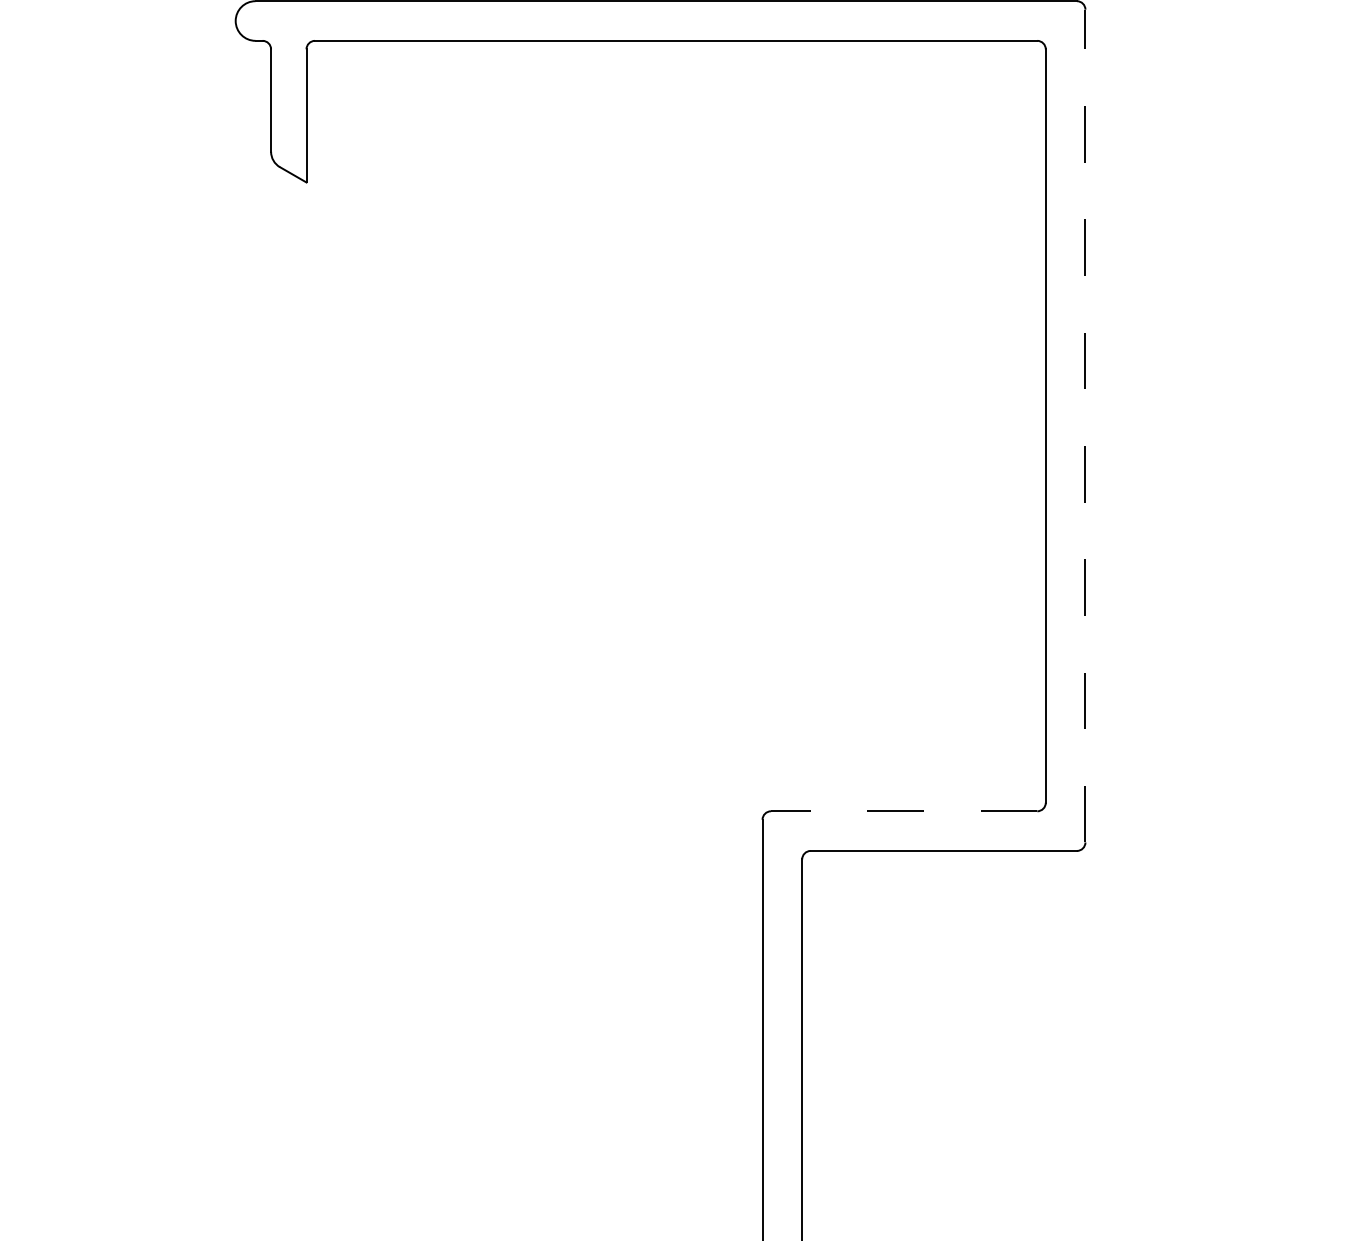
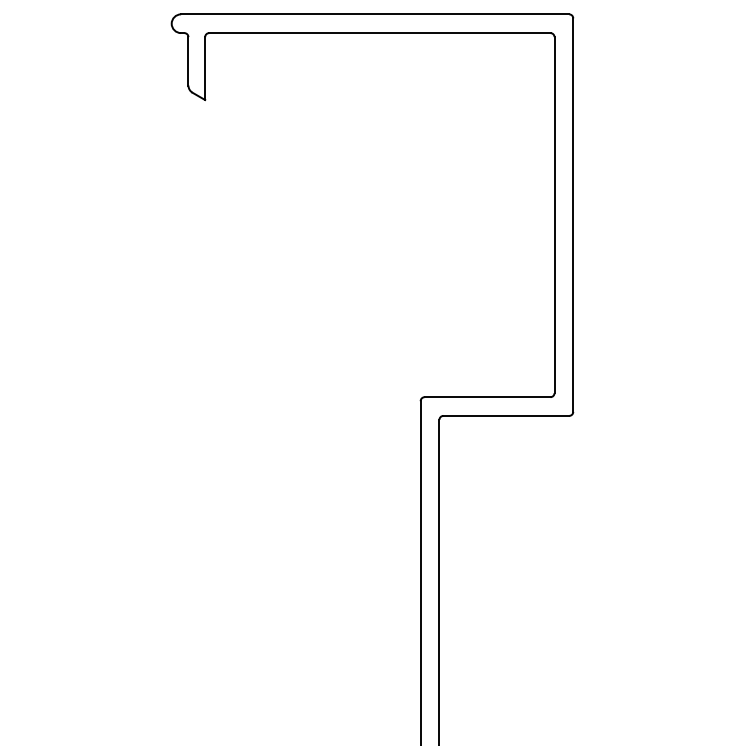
line: (1085, 426) -> (573, 215), dashed -> solid
line: (903, 811) -> (487, 397), dashed -> solid

